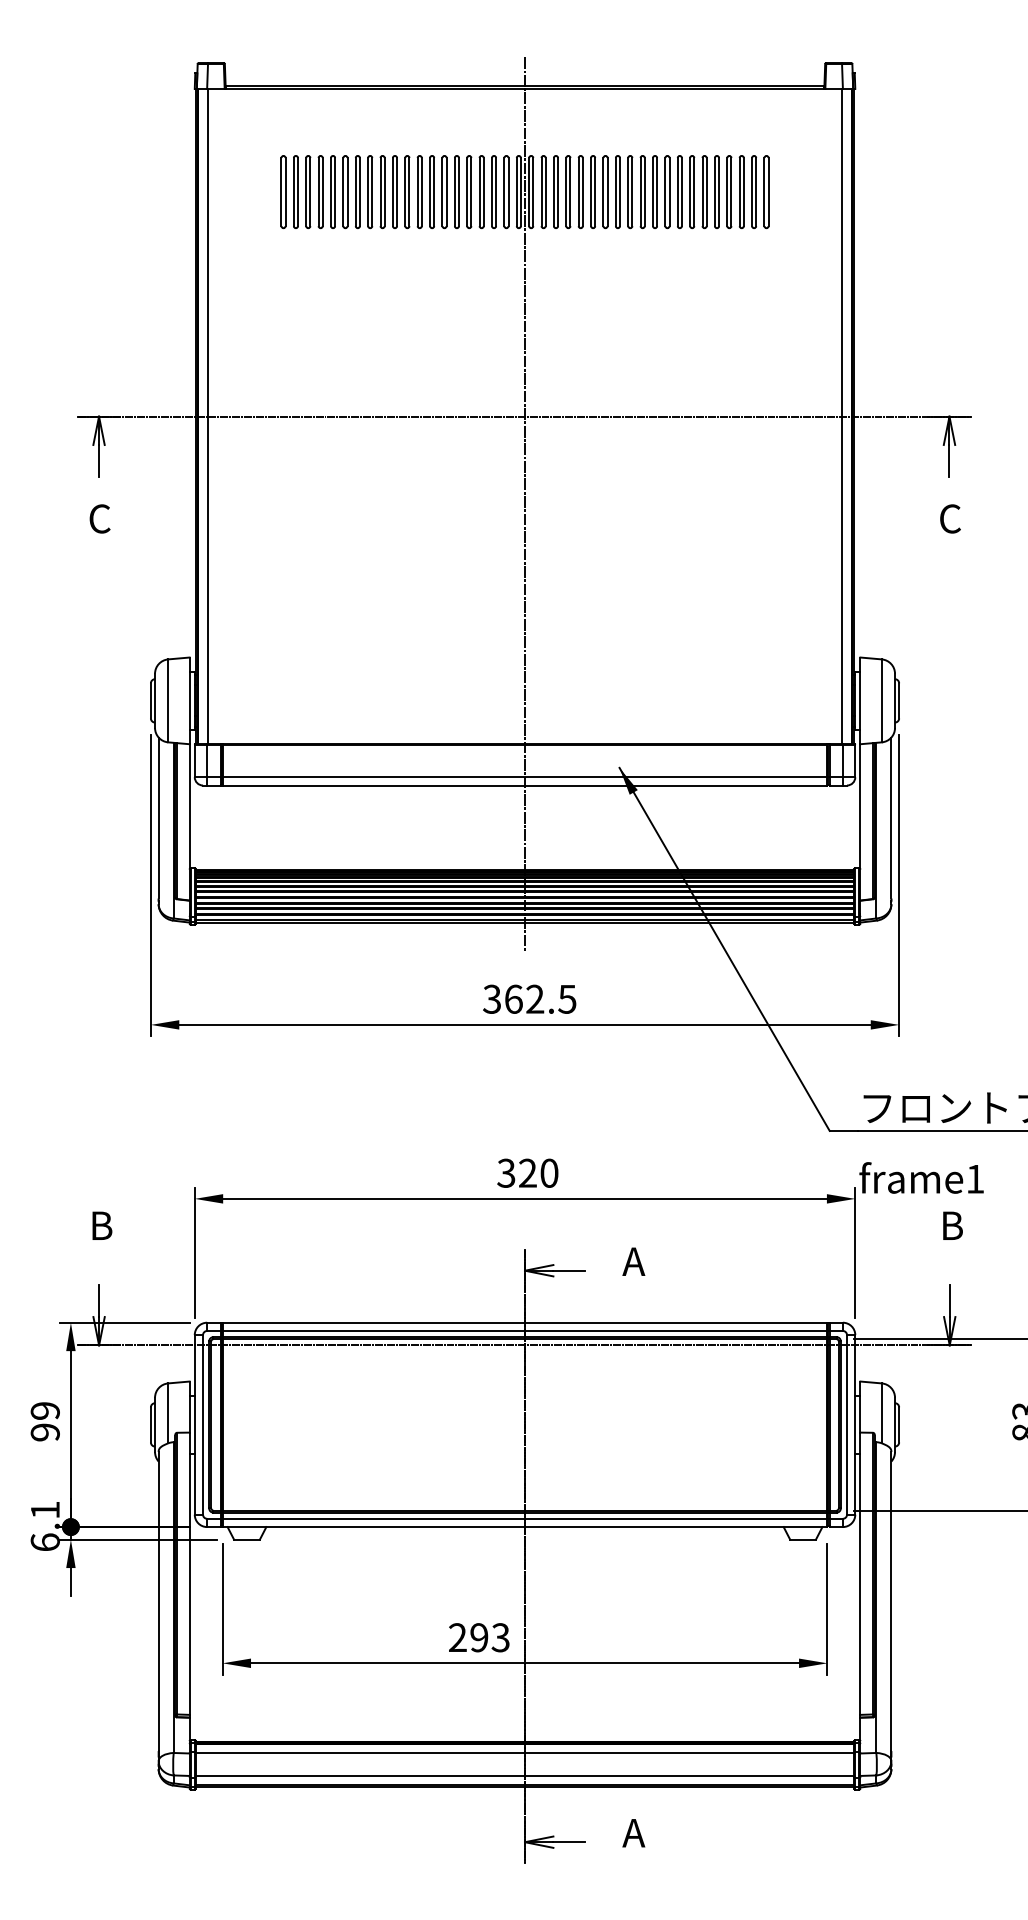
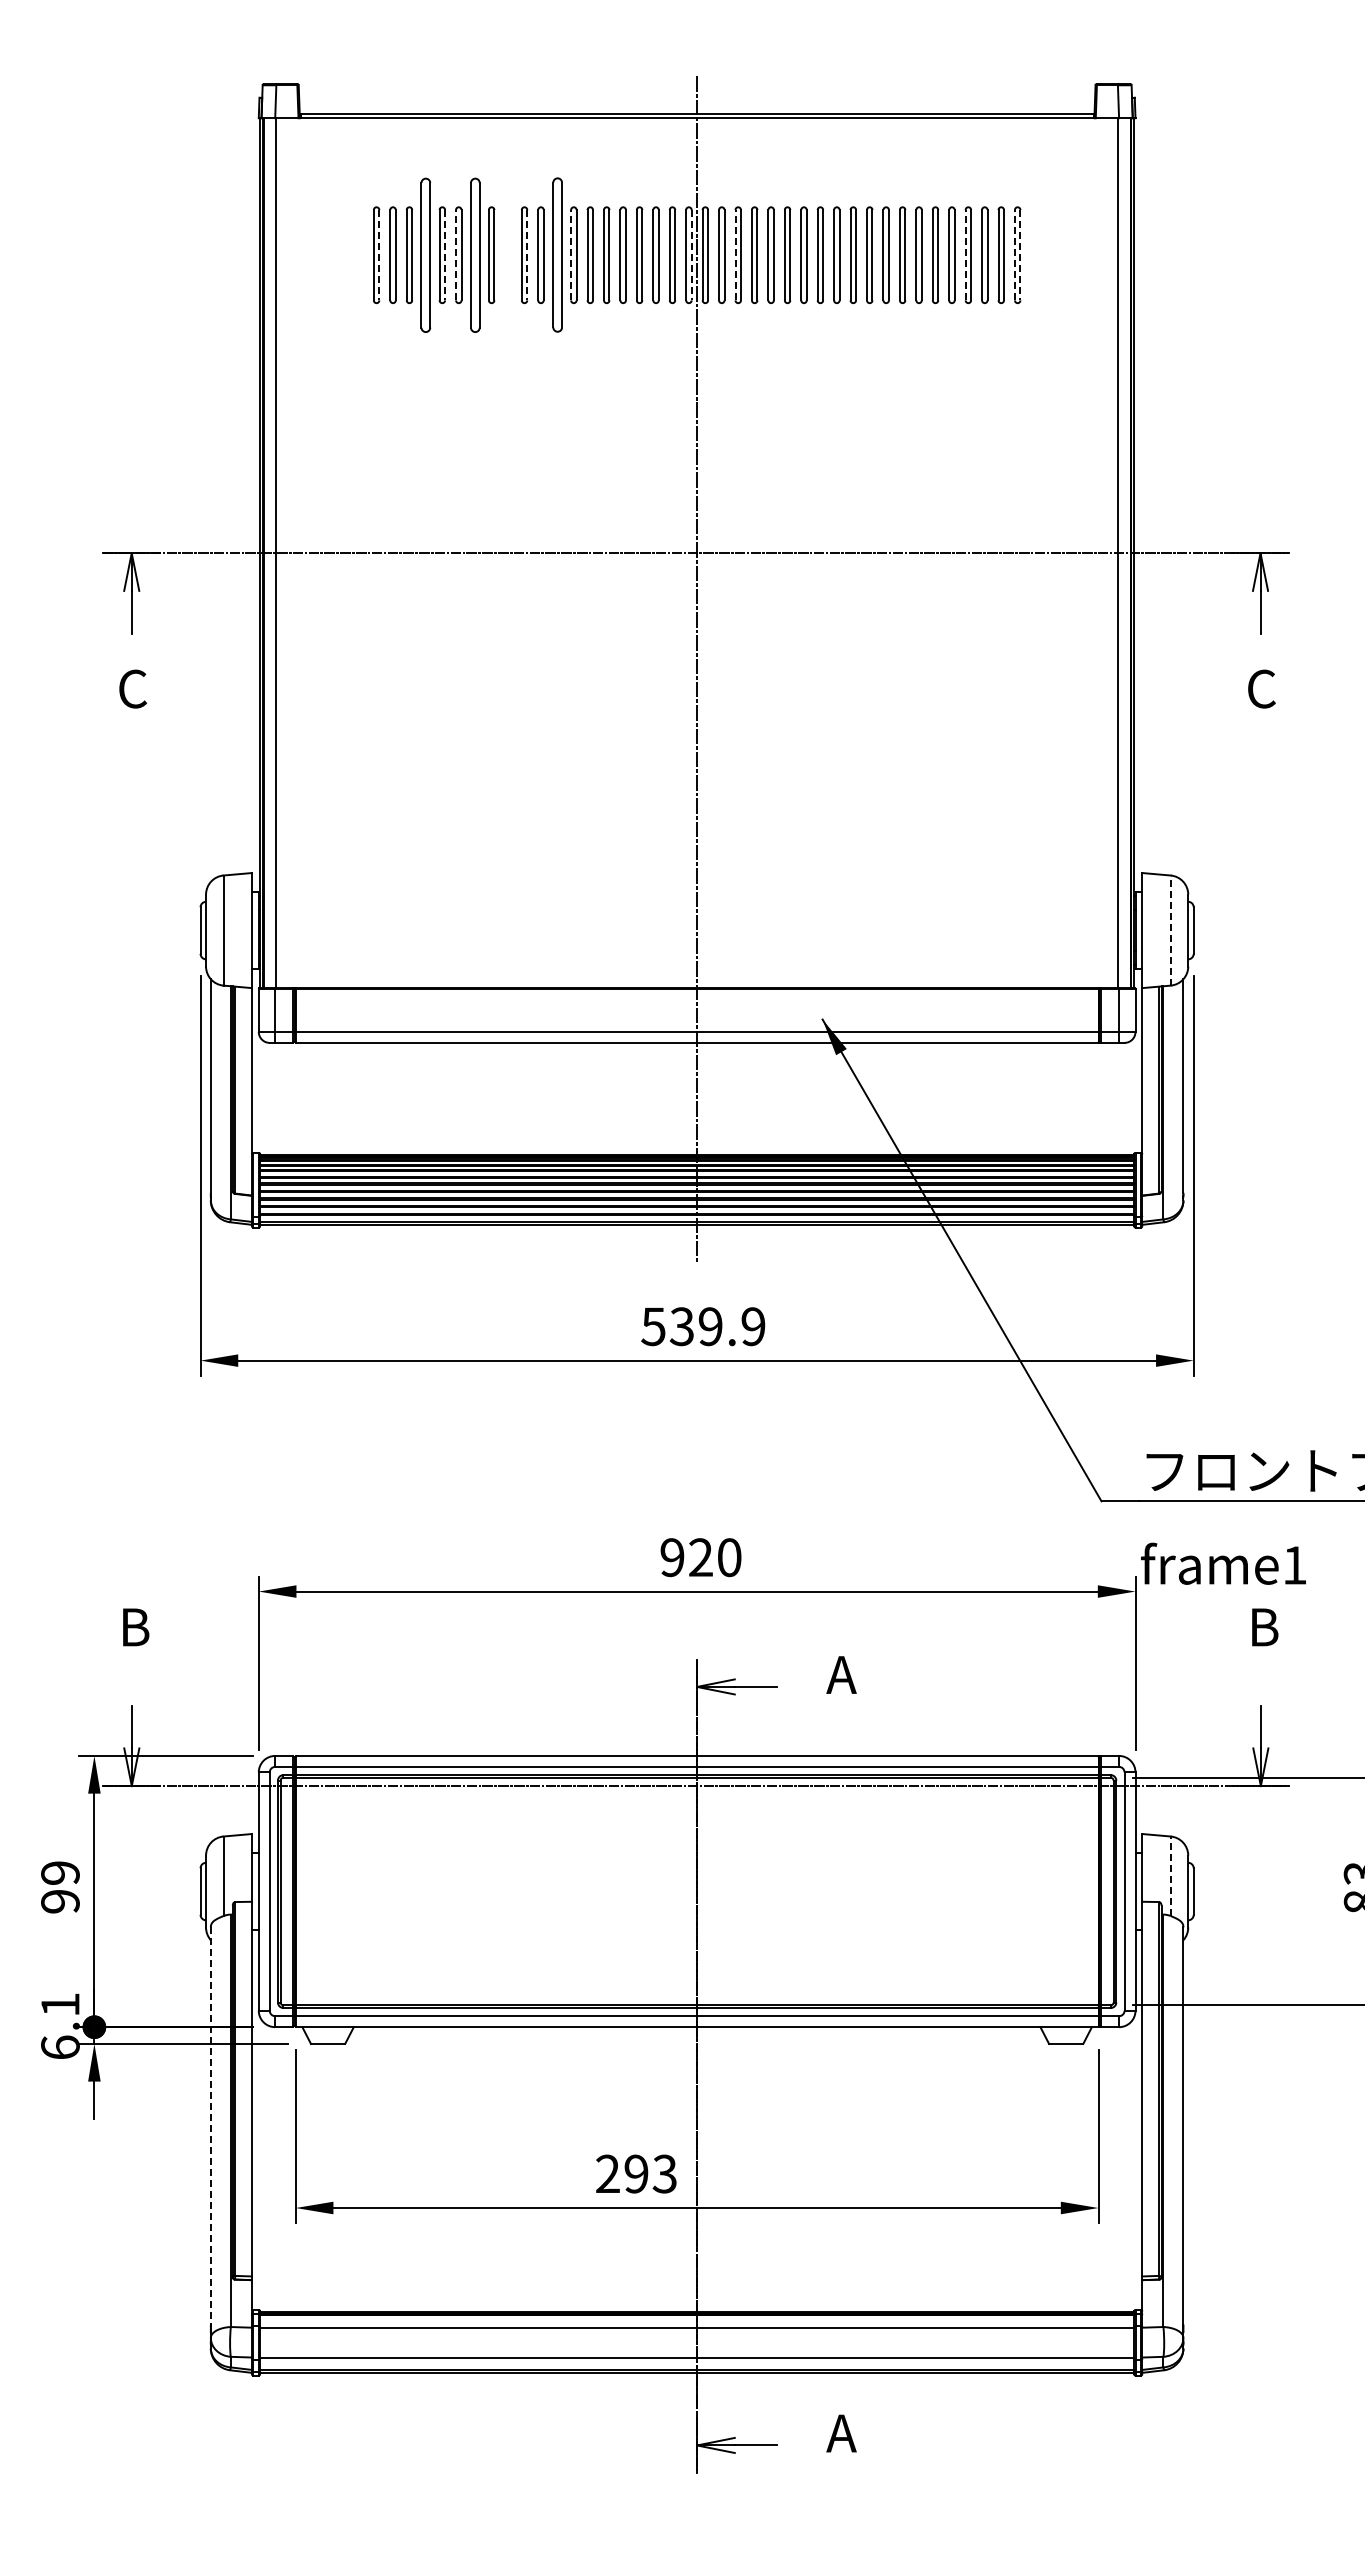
part: (320, 191) -> (425, 254), size x1.6
line: (343, 191) -> (456, 254), solid -> dashed
part: (357, 191) -> (474, 254), size x1.6
part: (382, 191) -> (507, 254), removed
line: (430, 191) -> (571, 254), solid -> dashed
line: (553, 191) -> (735, 254), solid -> dashed
line: (727, 191) -> (965, 254), solid -> dashed
line: (764, 191) -> (1014, 254), solid -> dashed
line: (285, 192) -> (379, 255), solid -> dashed
line: (335, 192) -> (445, 255), solid -> dashed
line: (397, 192) -> (527, 255), solid -> dashed
part: (419, 192) -> (556, 255), size x1.6
line: (520, 192) -> (691, 255), solid -> dashed
line: (768, 192) -> (1020, 255), solid -> dashed
line: (881, 700) -> (1170, 930), solid -> dashed
text: (529, 999) -> (703, 1326), 362.5 -> 539.9
text: (506, 1173) -> (672, 1557), 320 -> 920
line: (881, 1413) -> (1170, 1876), solid -> dashed
line: (158, 1601) -> (210, 2125), solid -> dashed

